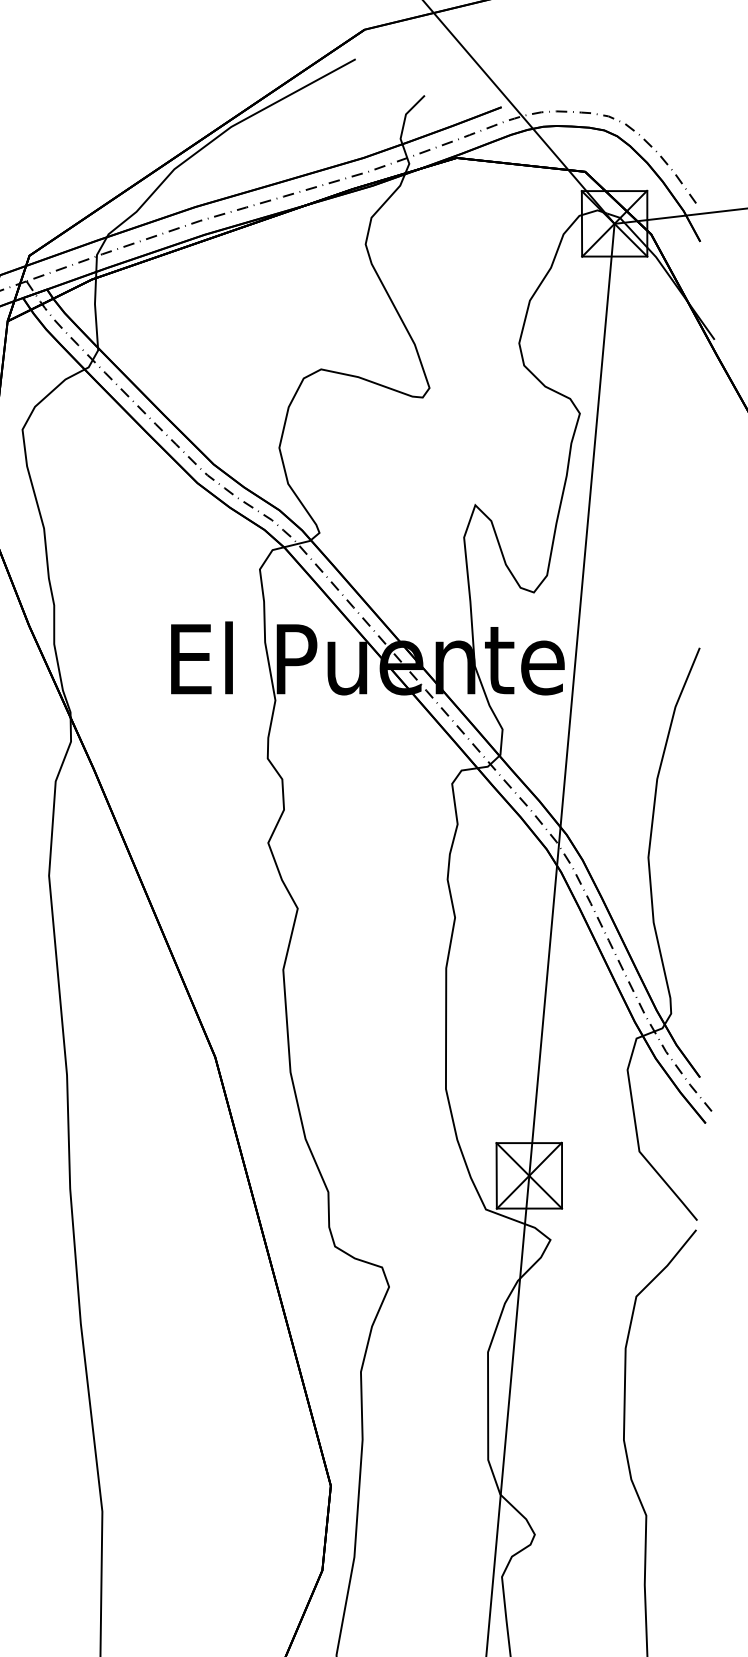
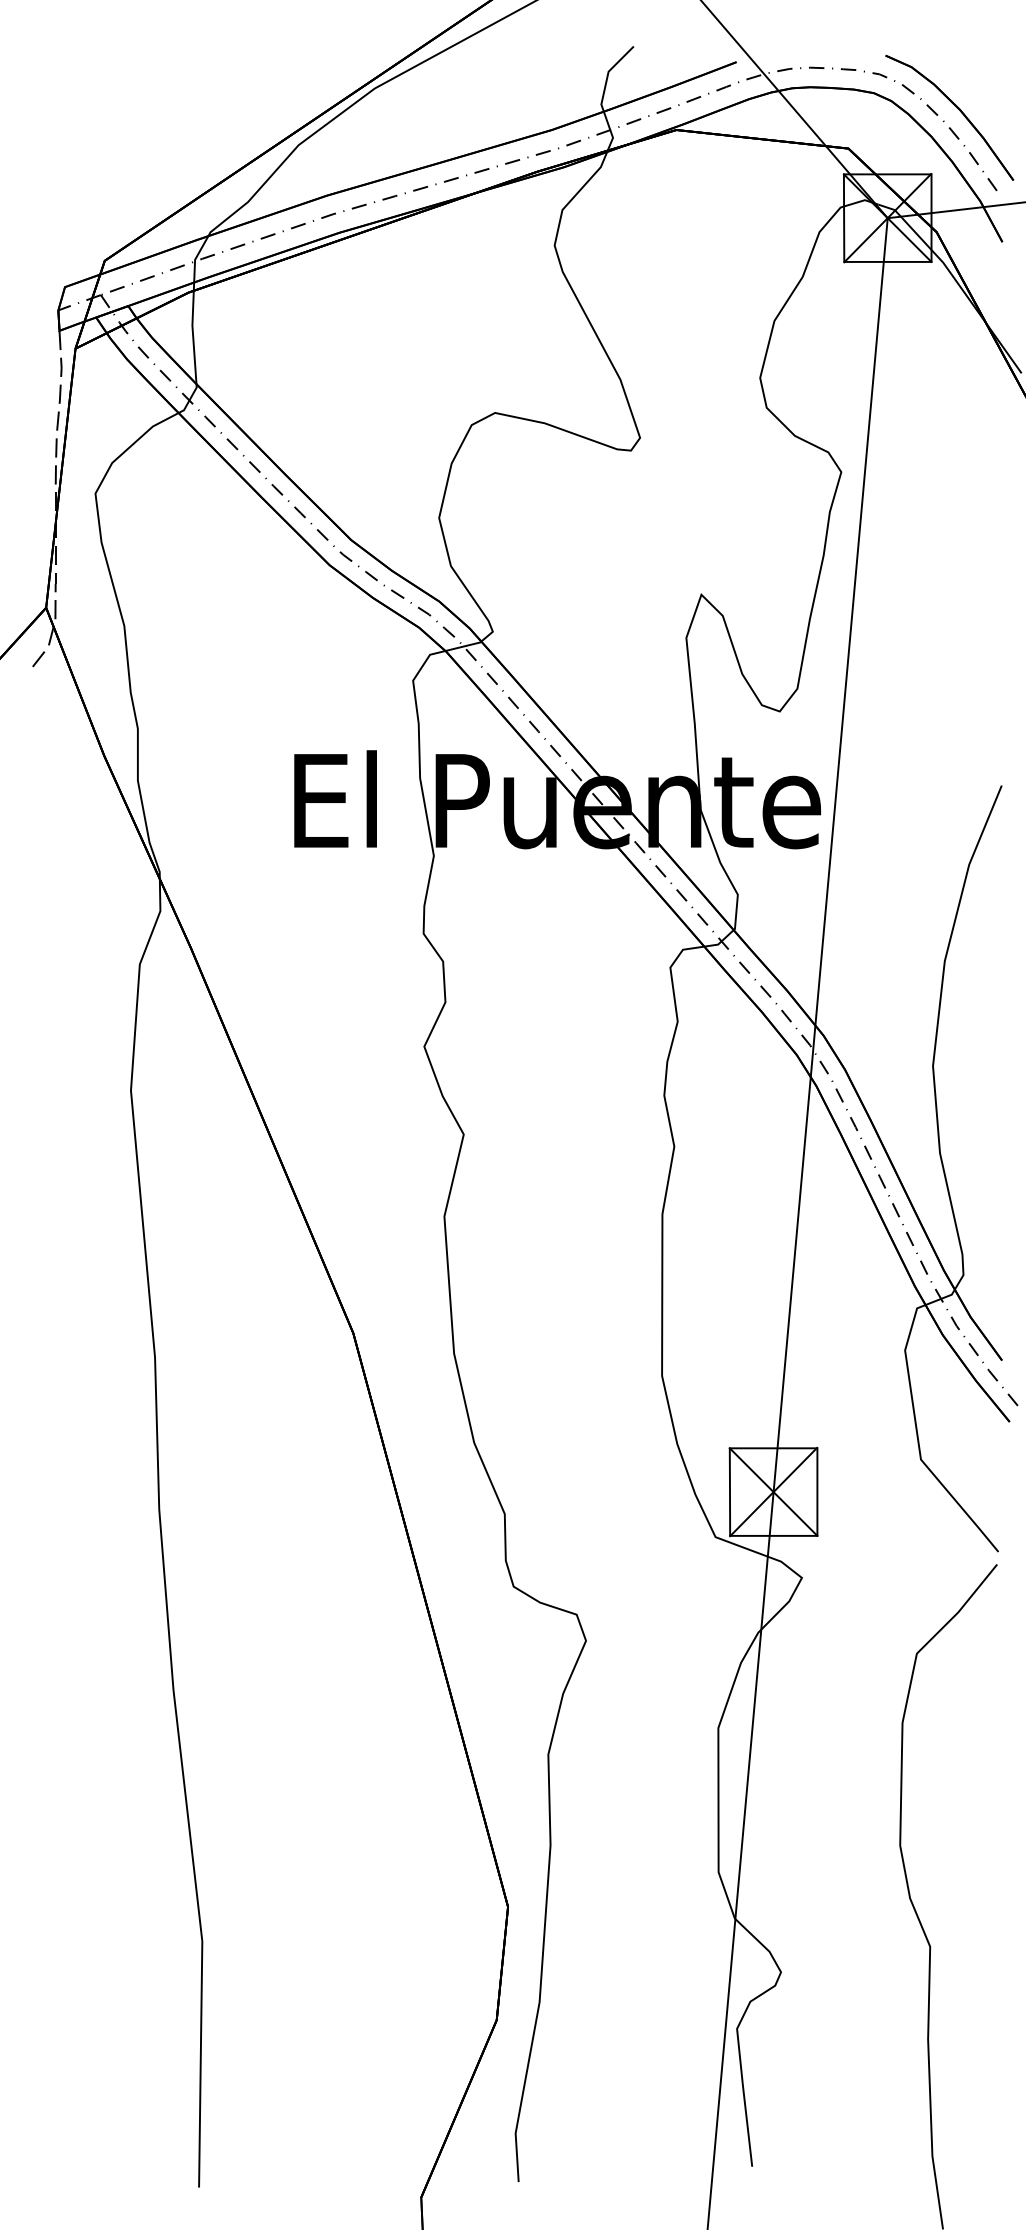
part: (666, 141) -> (957, 108), added

